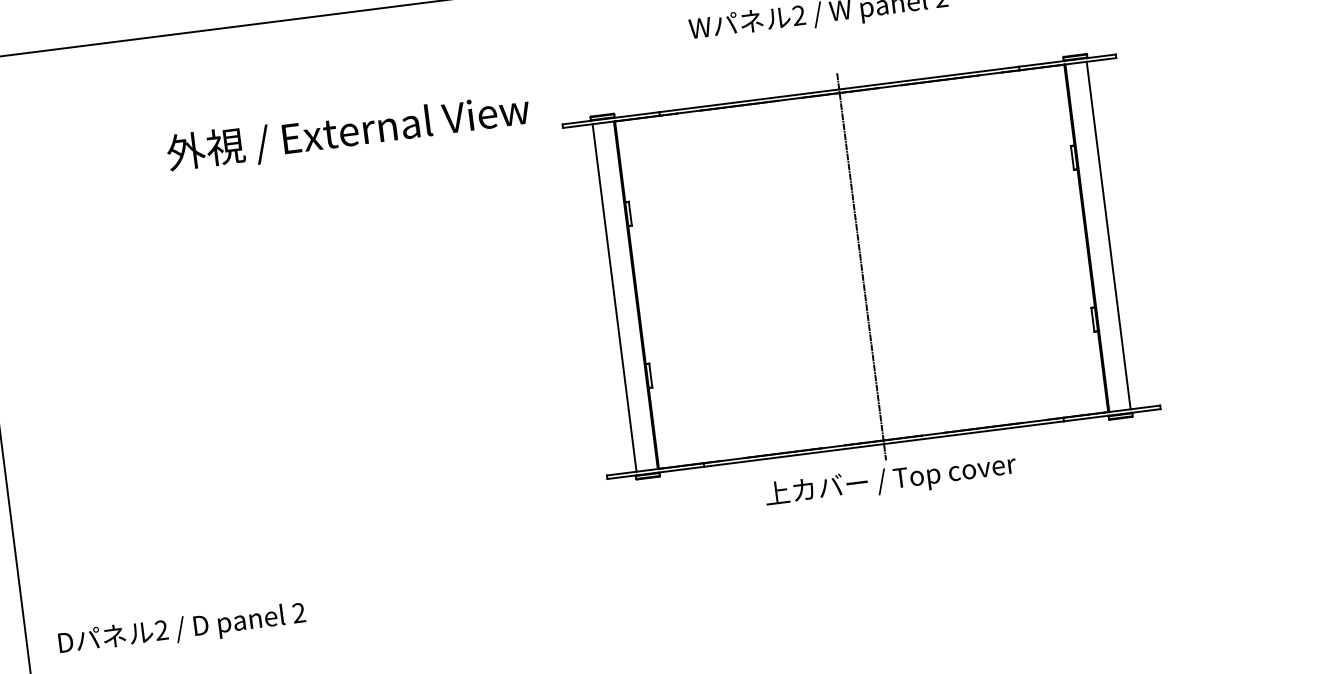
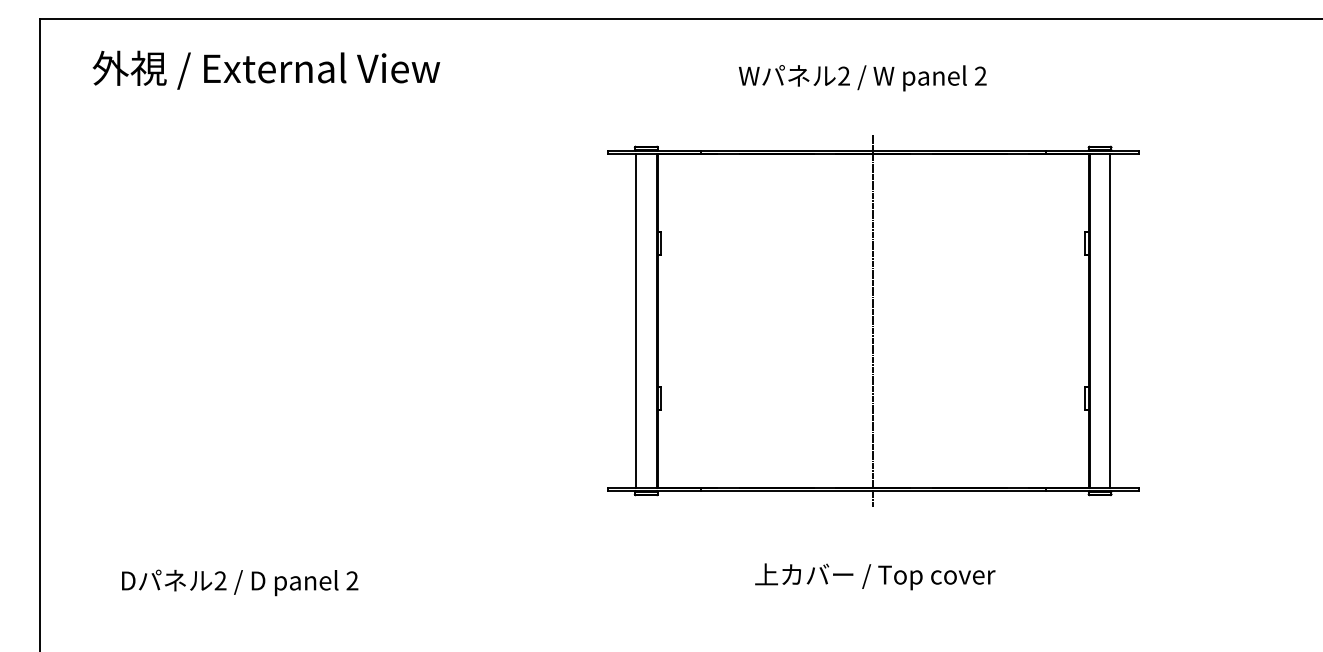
text: (348, 132) -> (266, 69), moved
text: (891, 480) -> (875, 576), moved
text: (182, 629) -> (240, 582), moved

